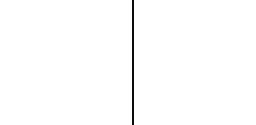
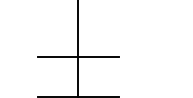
line: (132, 86) -> (77, 56), added

